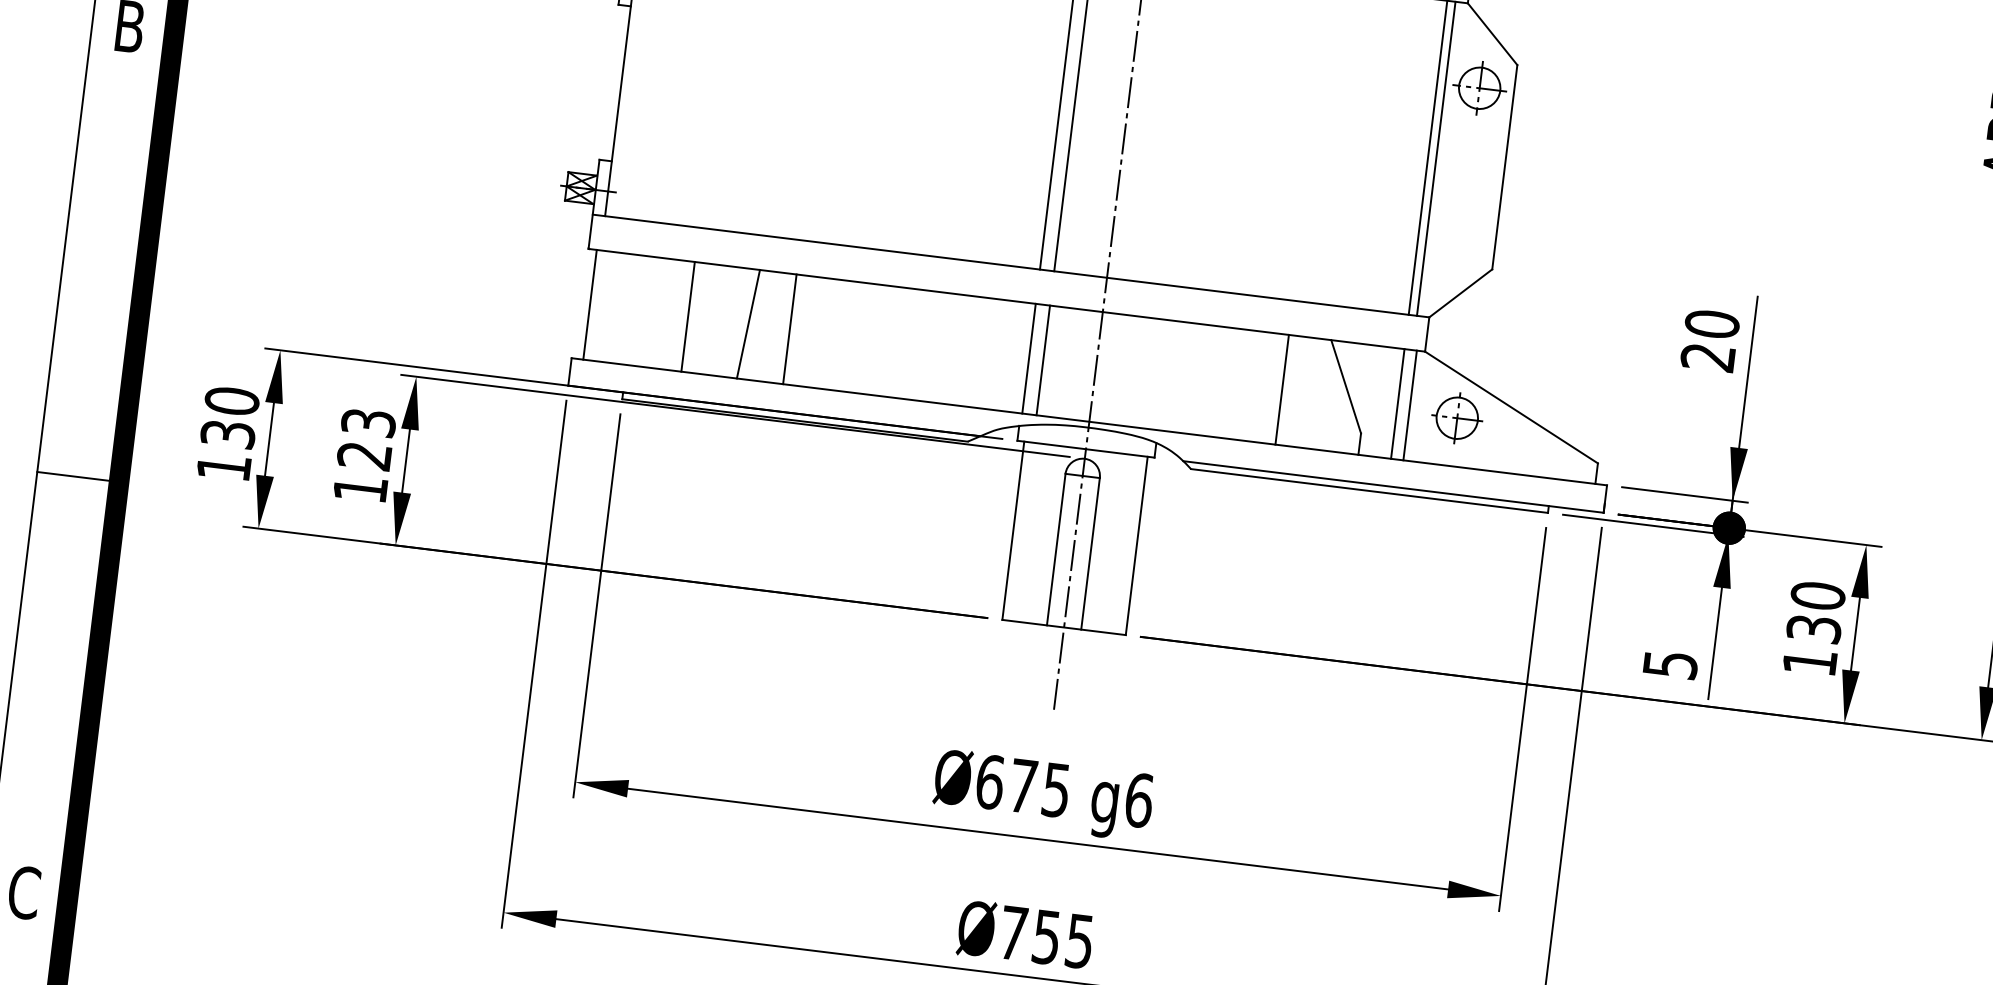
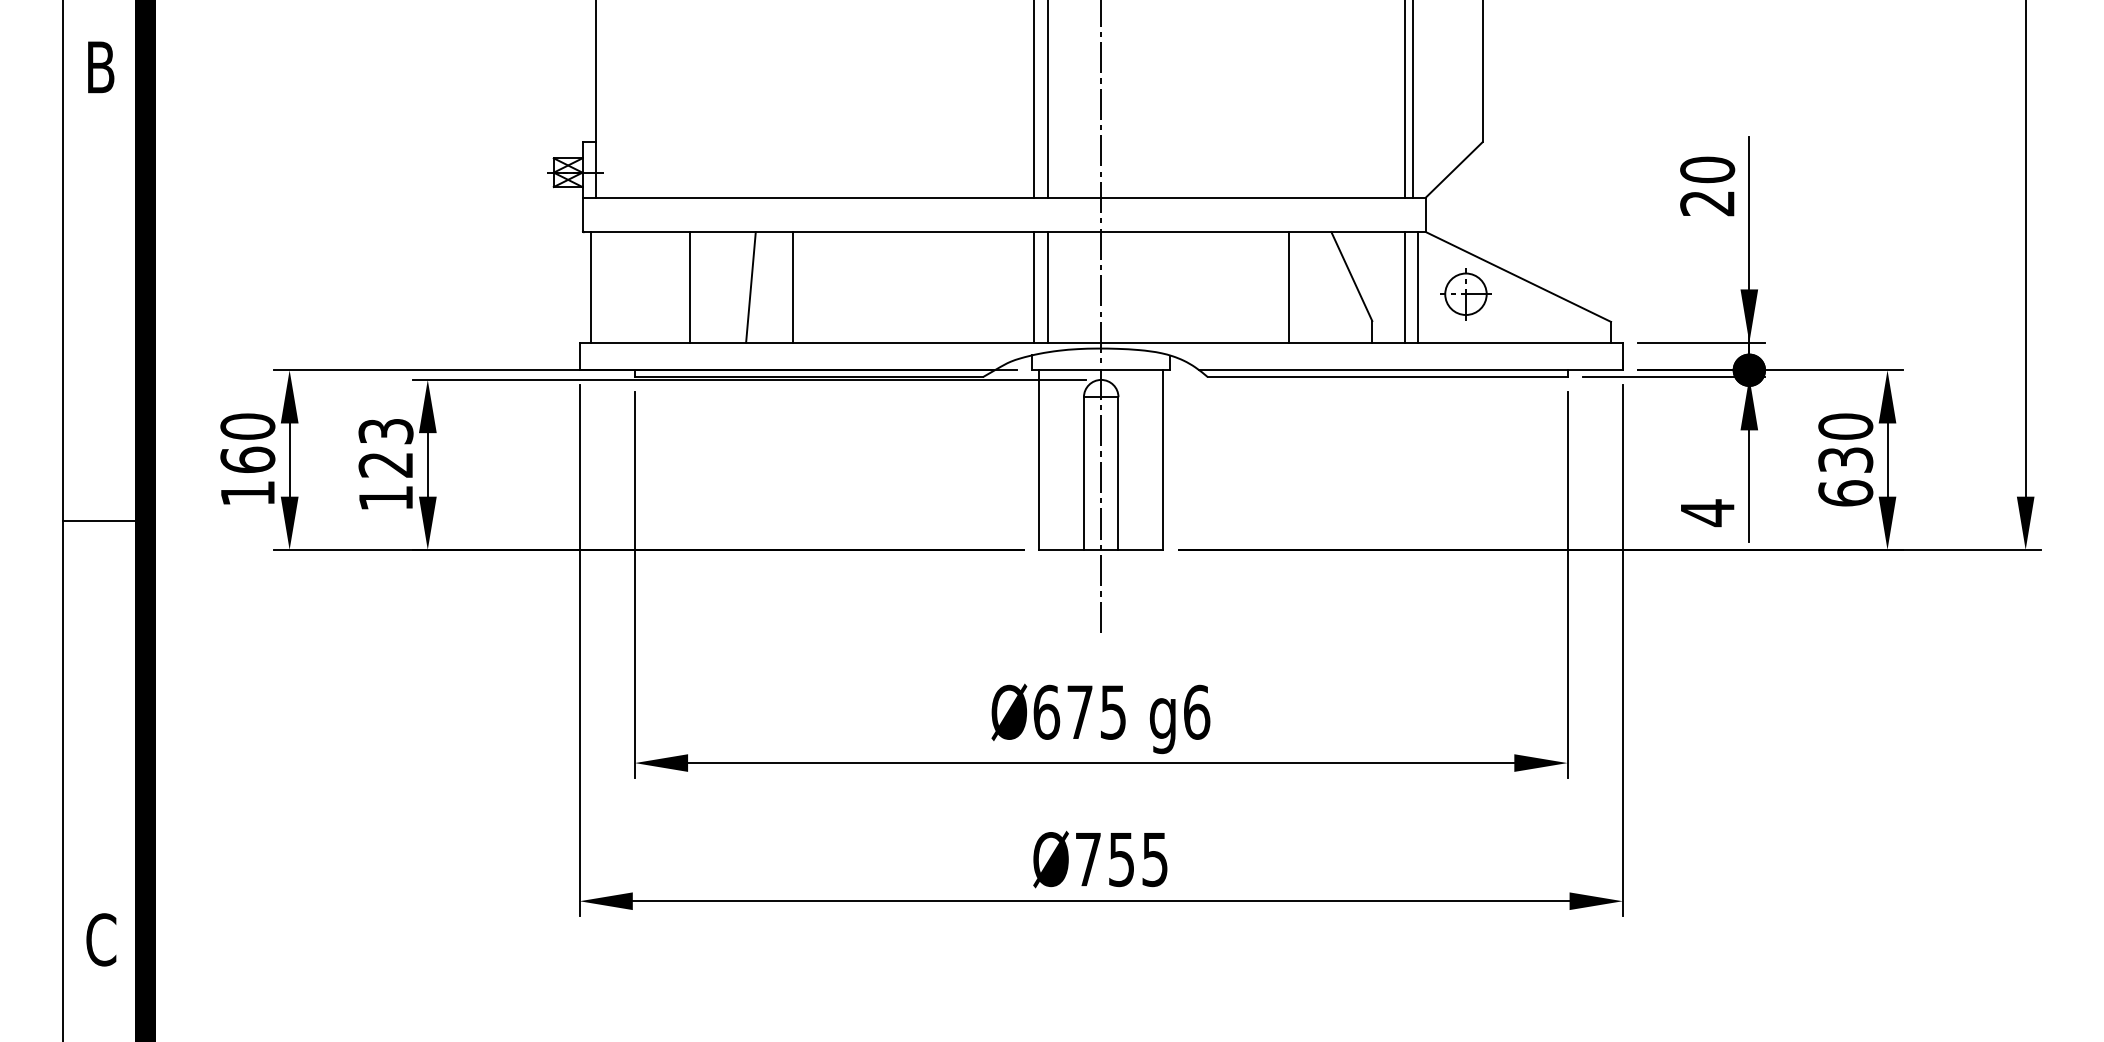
text: (227, 433) -> (247, 459), 130 -> 160
text: (1809, 662) -> (1845, 493), 130 -> 630
text: (1671, 665) -> (1708, 513), 5 -> 4

